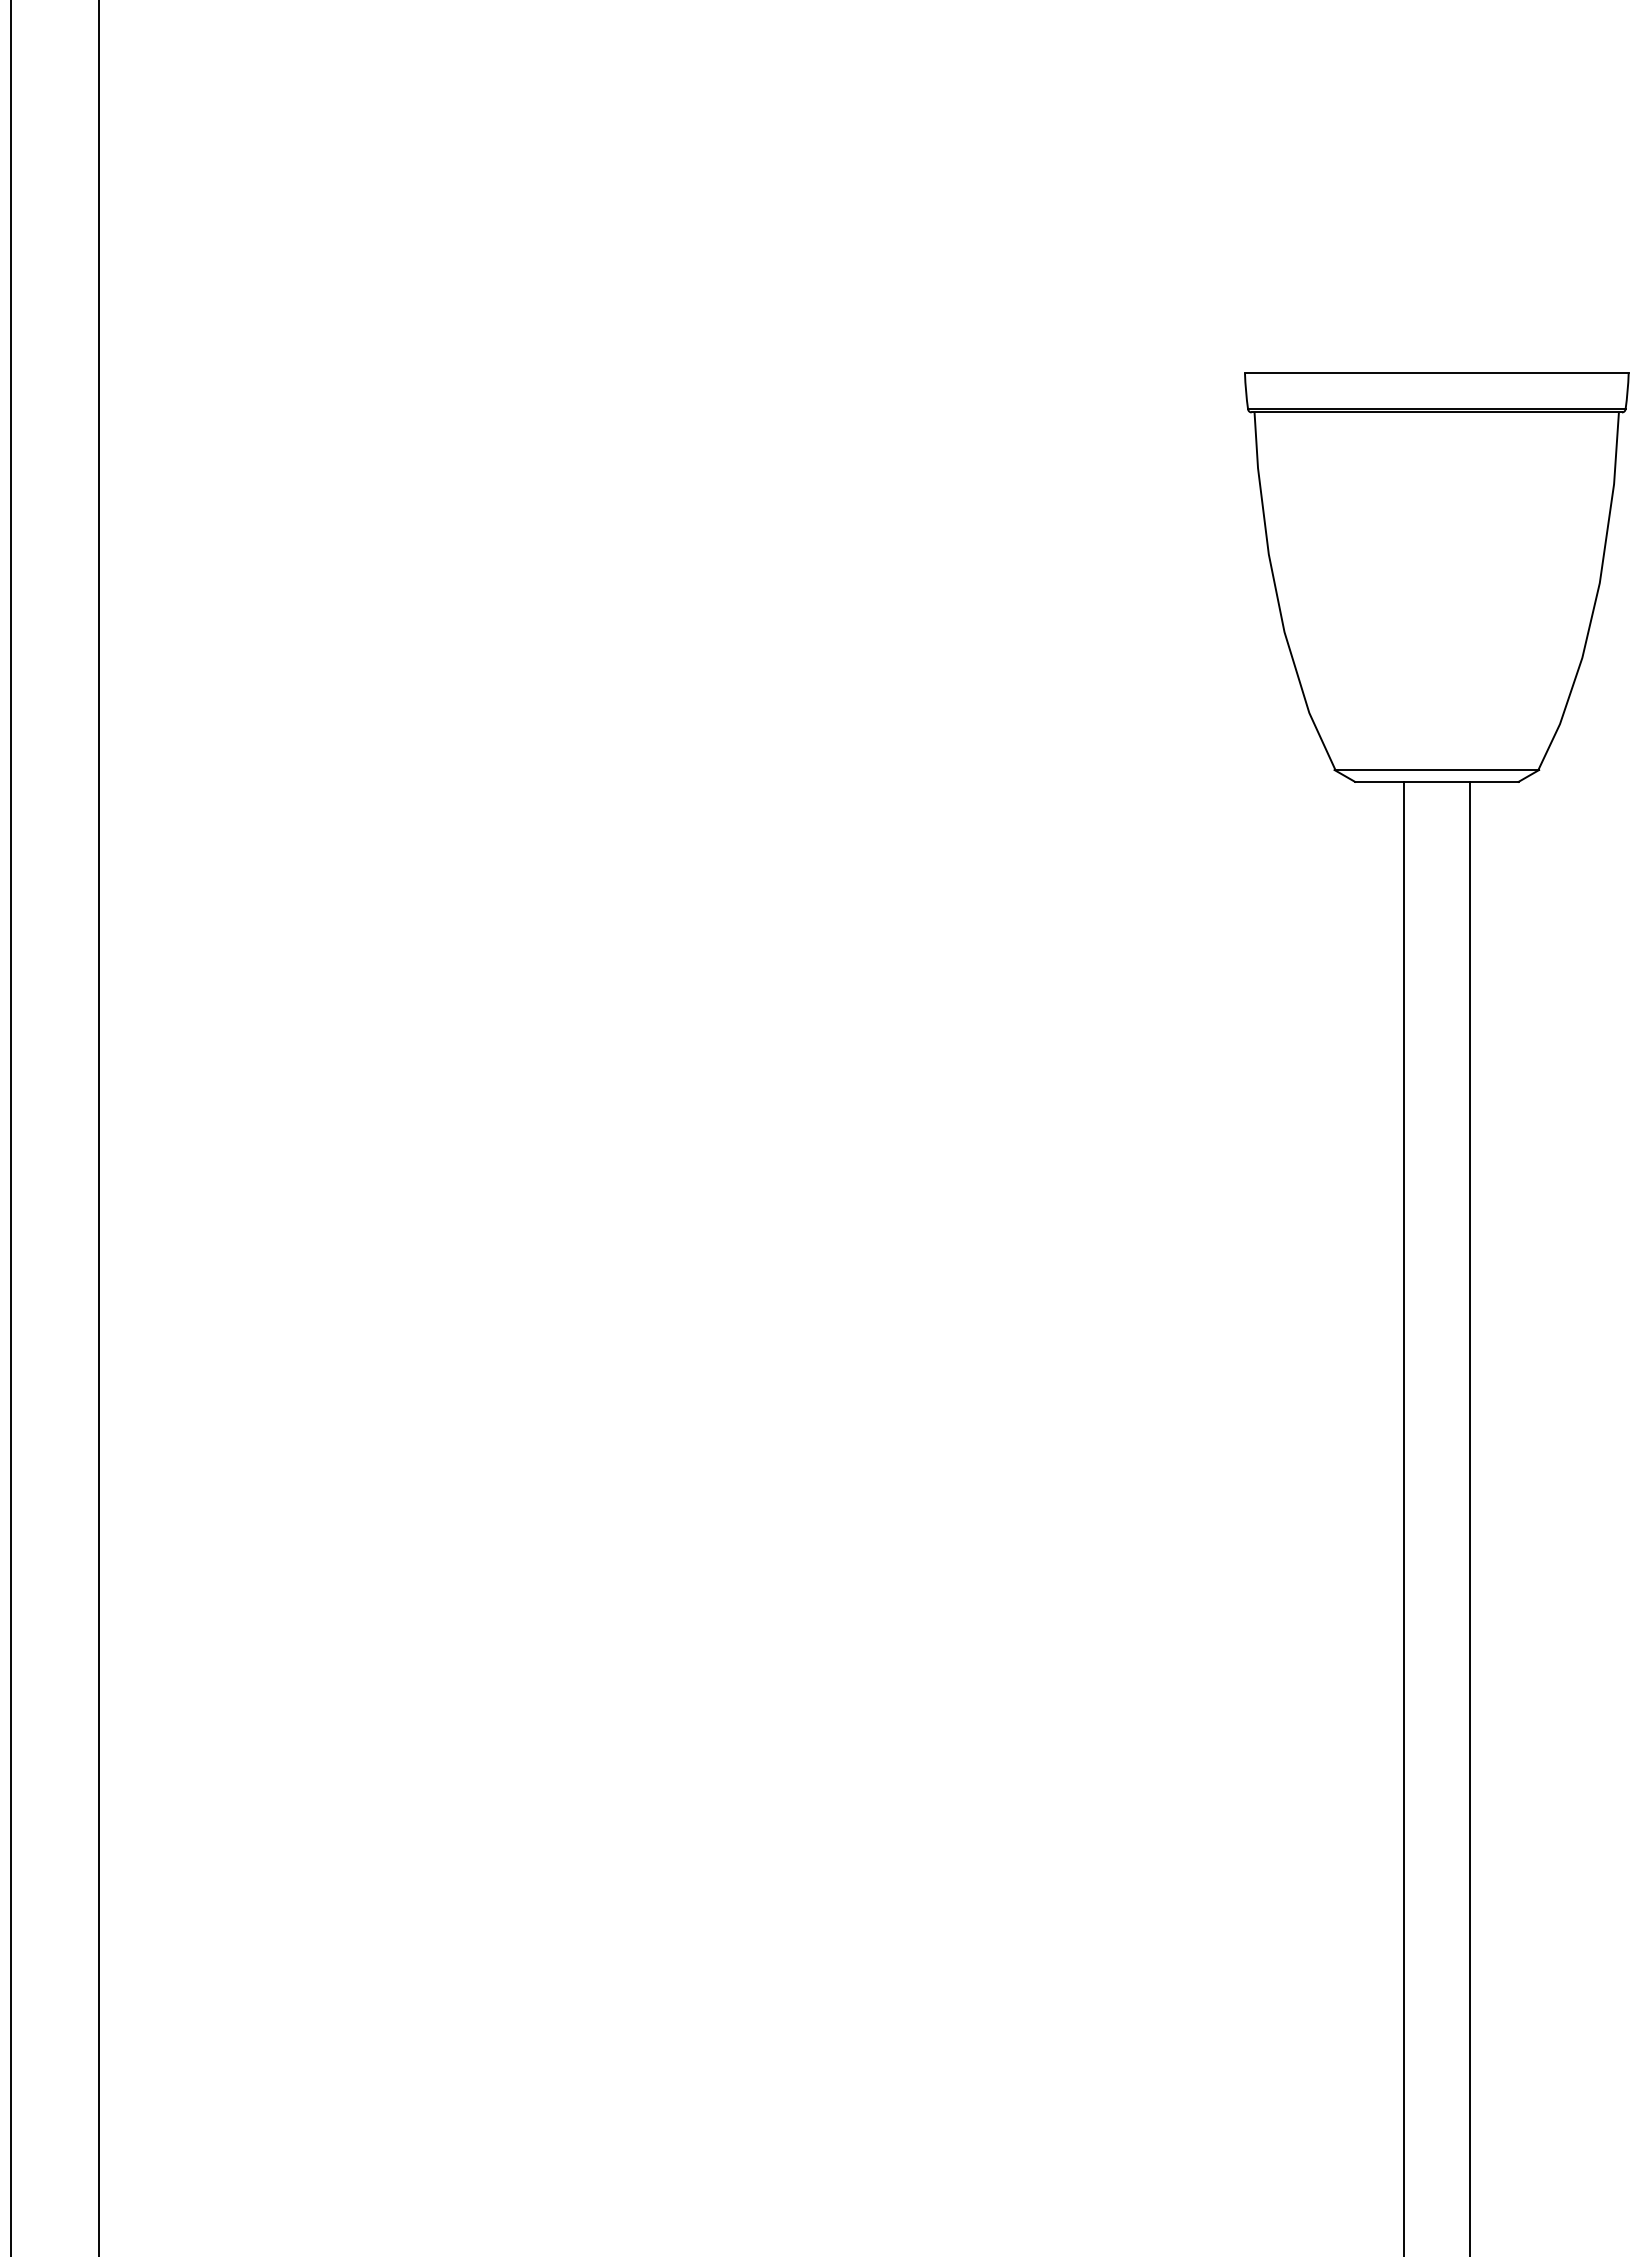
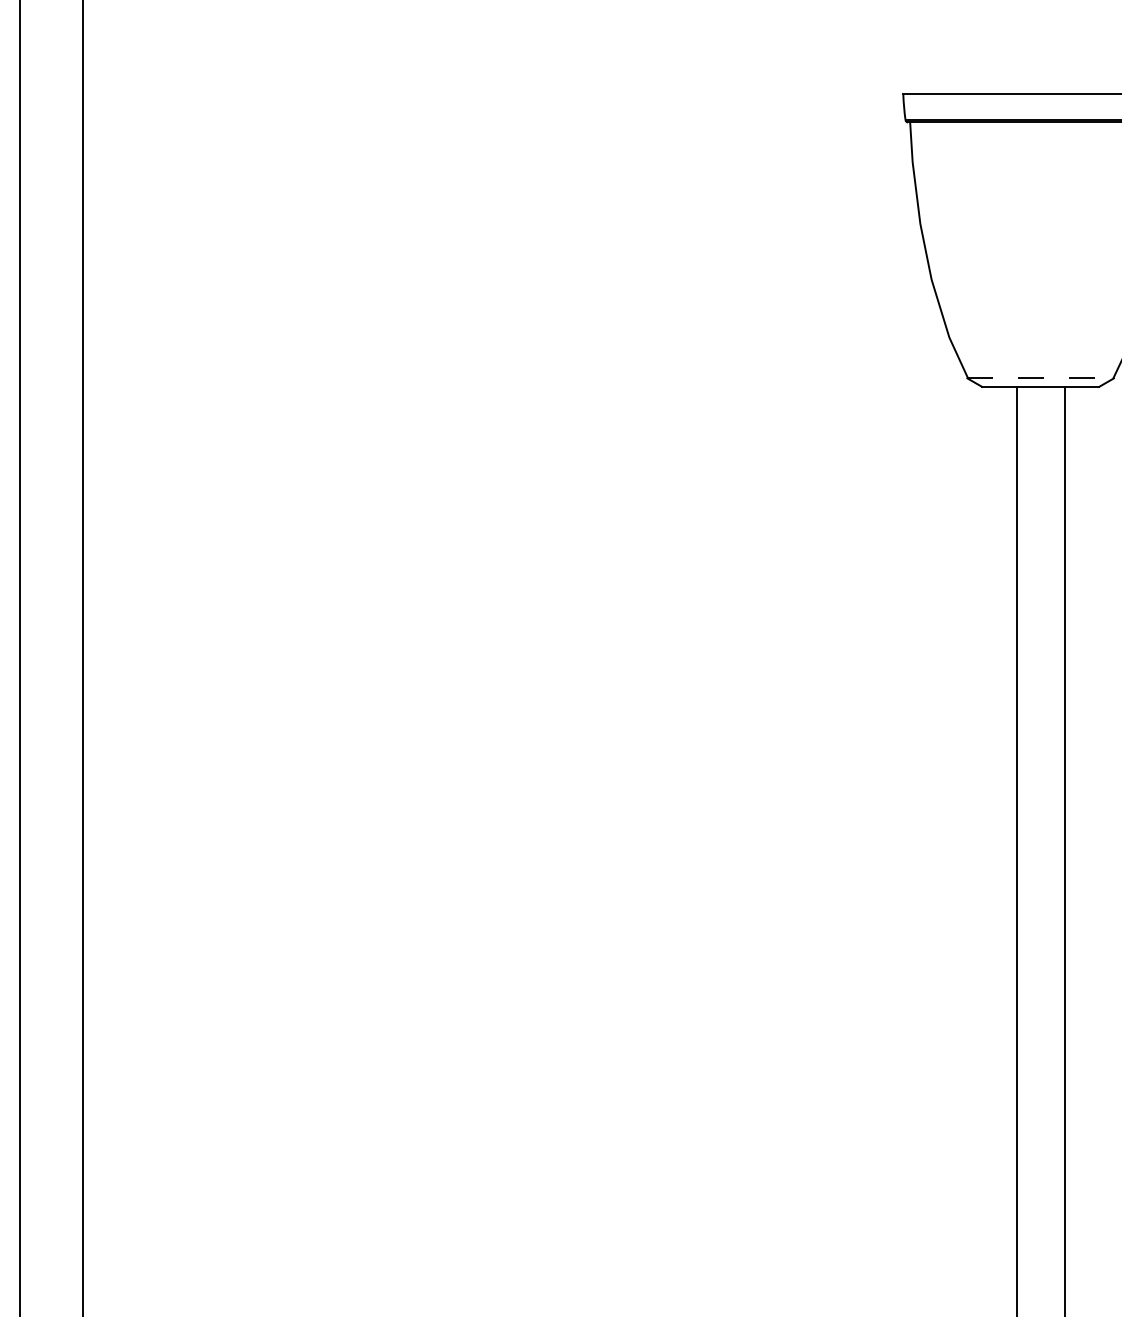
line: (1437, 770) -> (1041, 378), solid -> dashed

